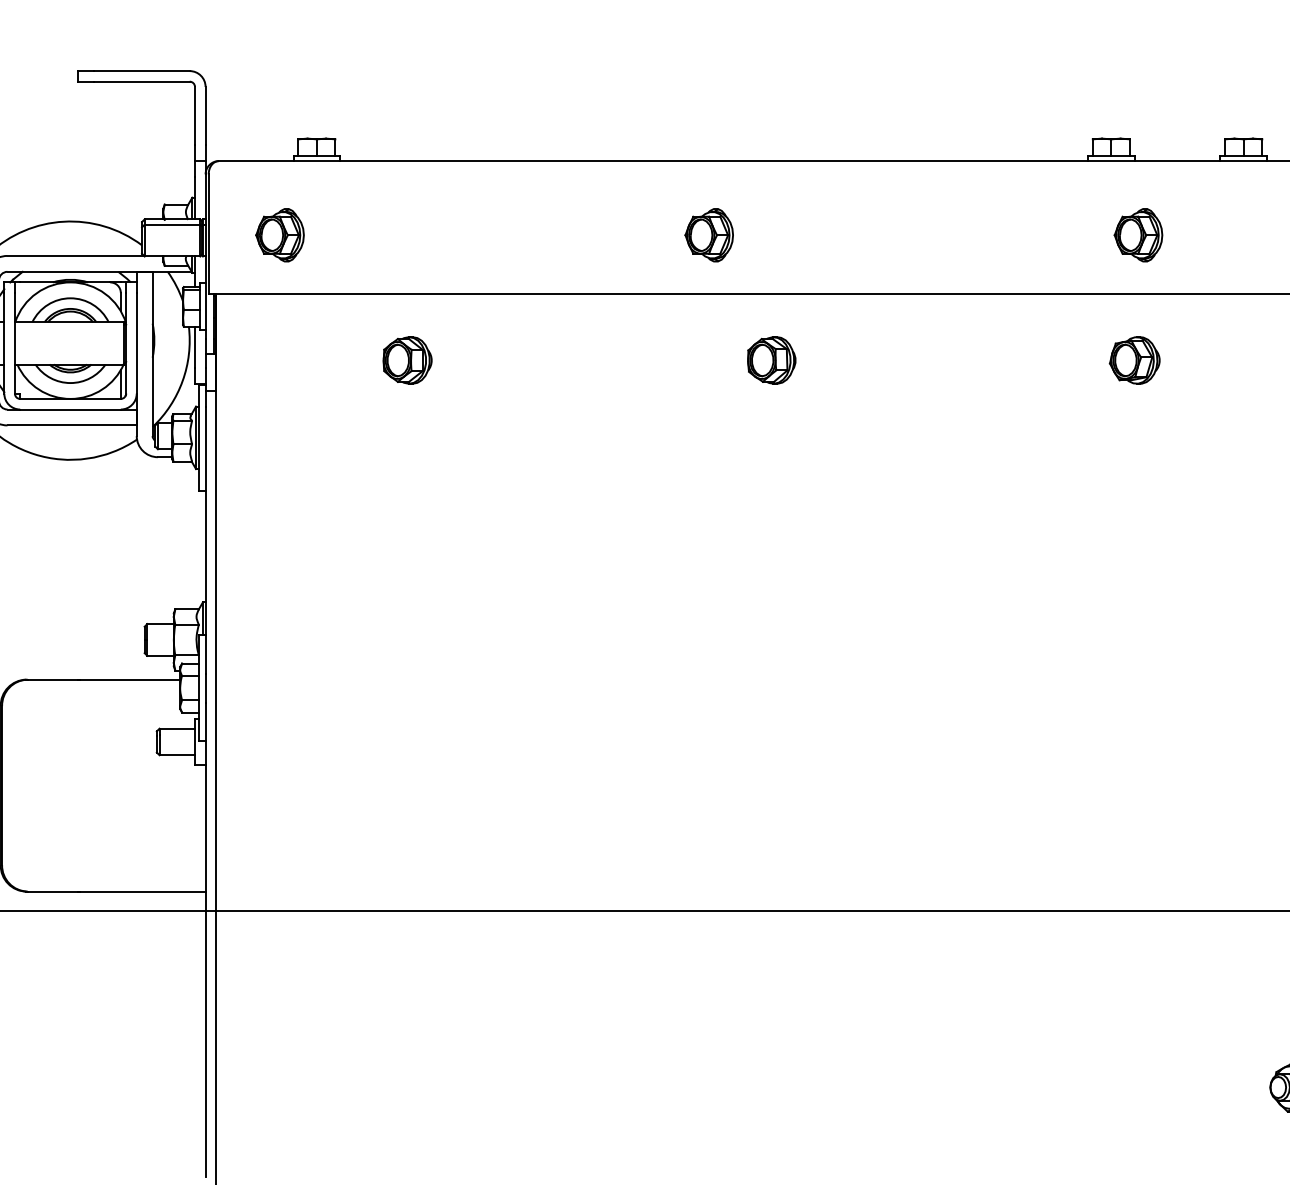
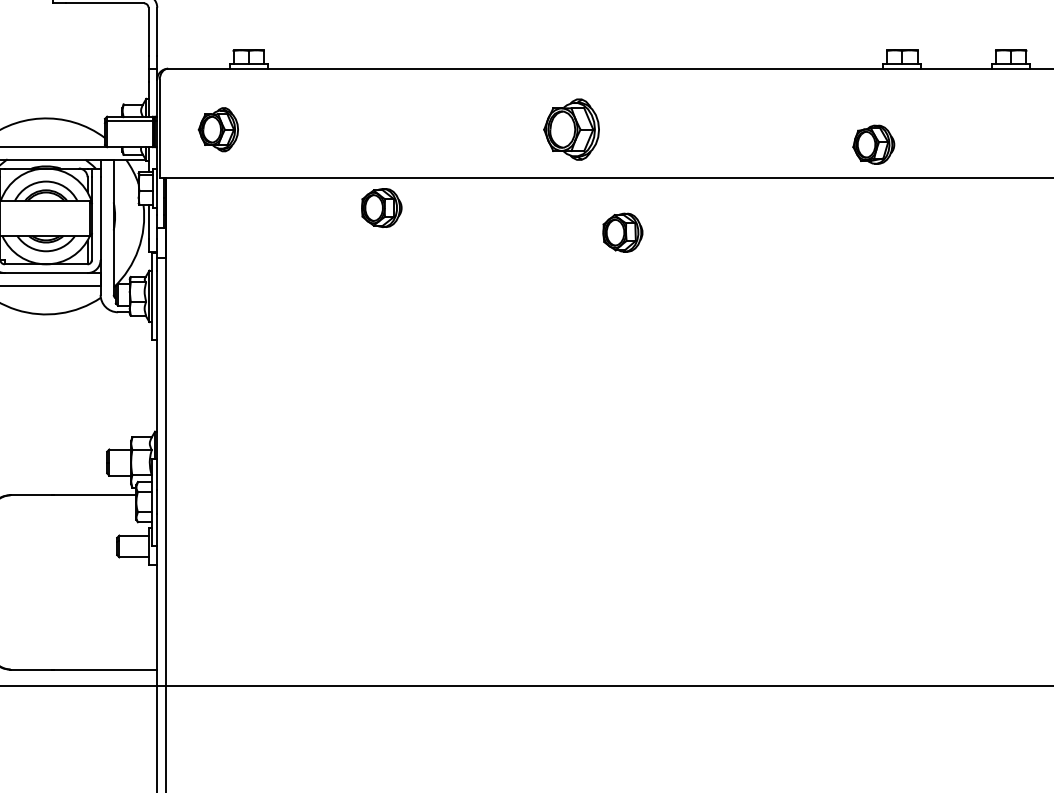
part: (708, 235) -> (570, 129), size x1.4
part: (1138, 235) -> (924, 129), removed
part: (407, 360) -> (381, 208), moved
part: (1134, 360) -> (873, 144), moved

